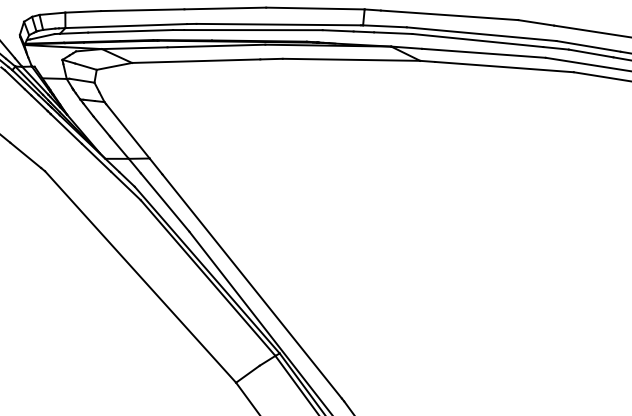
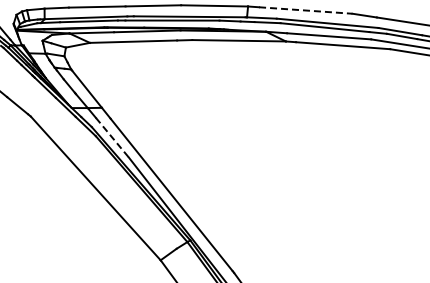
line: (449, 15) -> (305, 10), solid -> dashed
line: (165, 202) -> (112, 137), solid -> dashed

